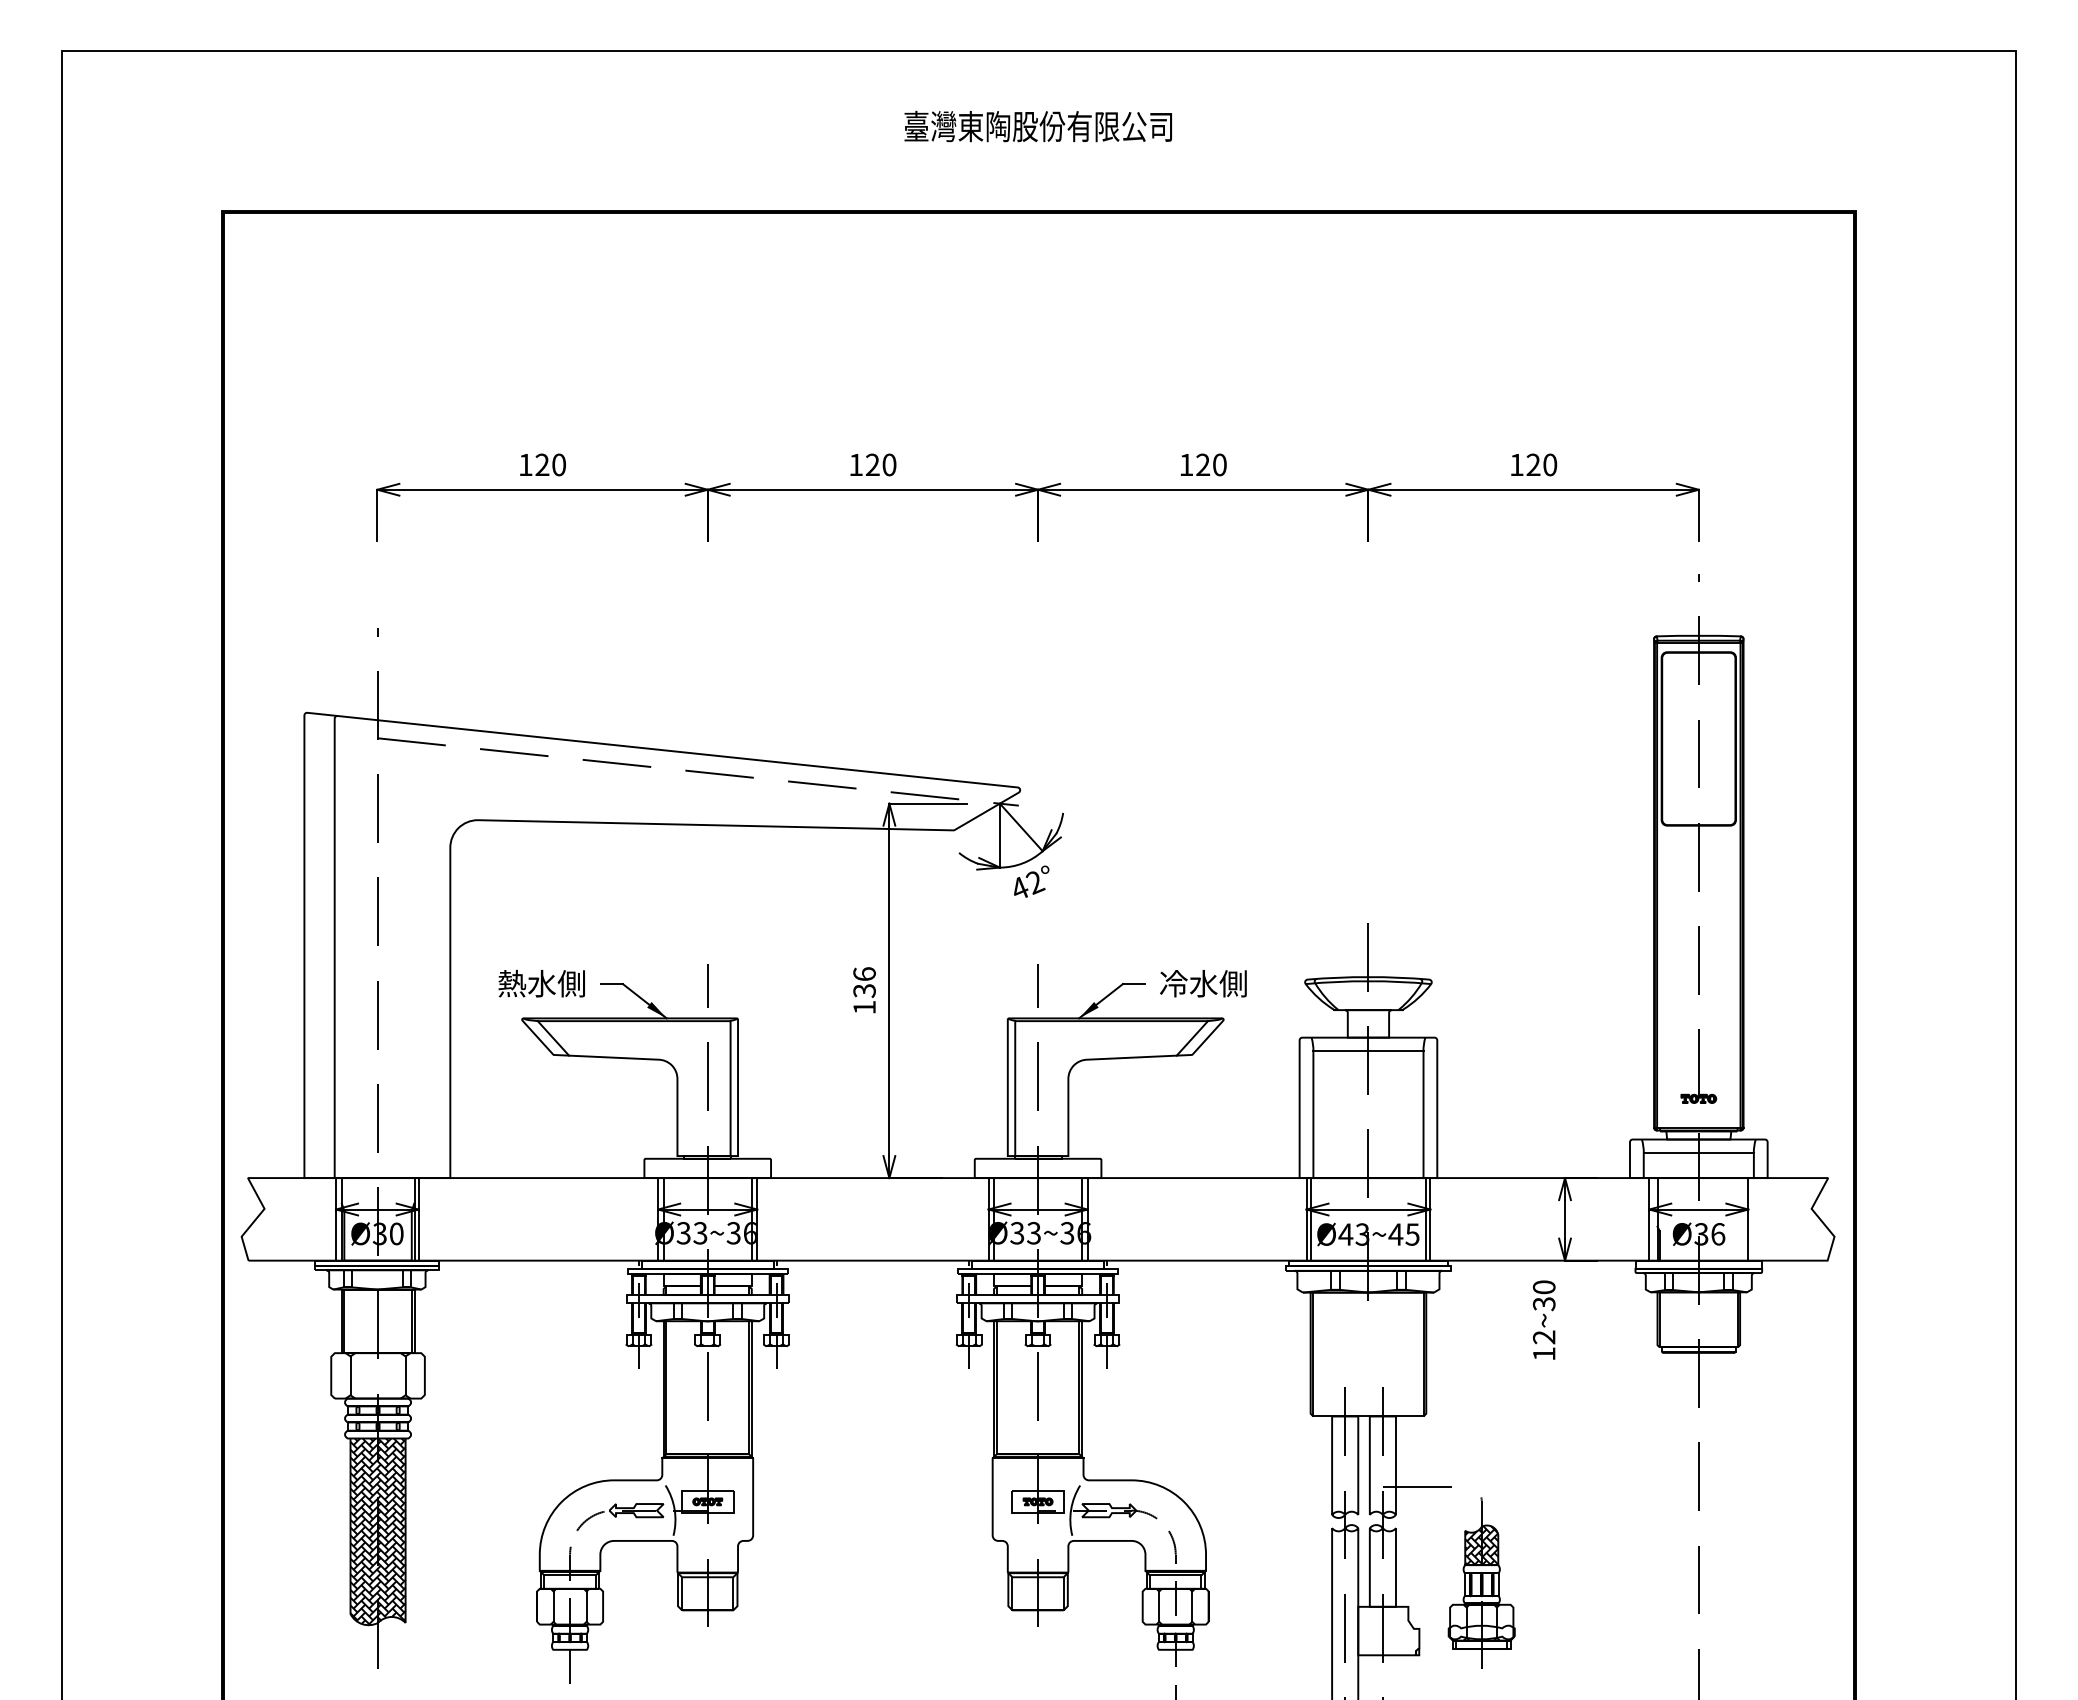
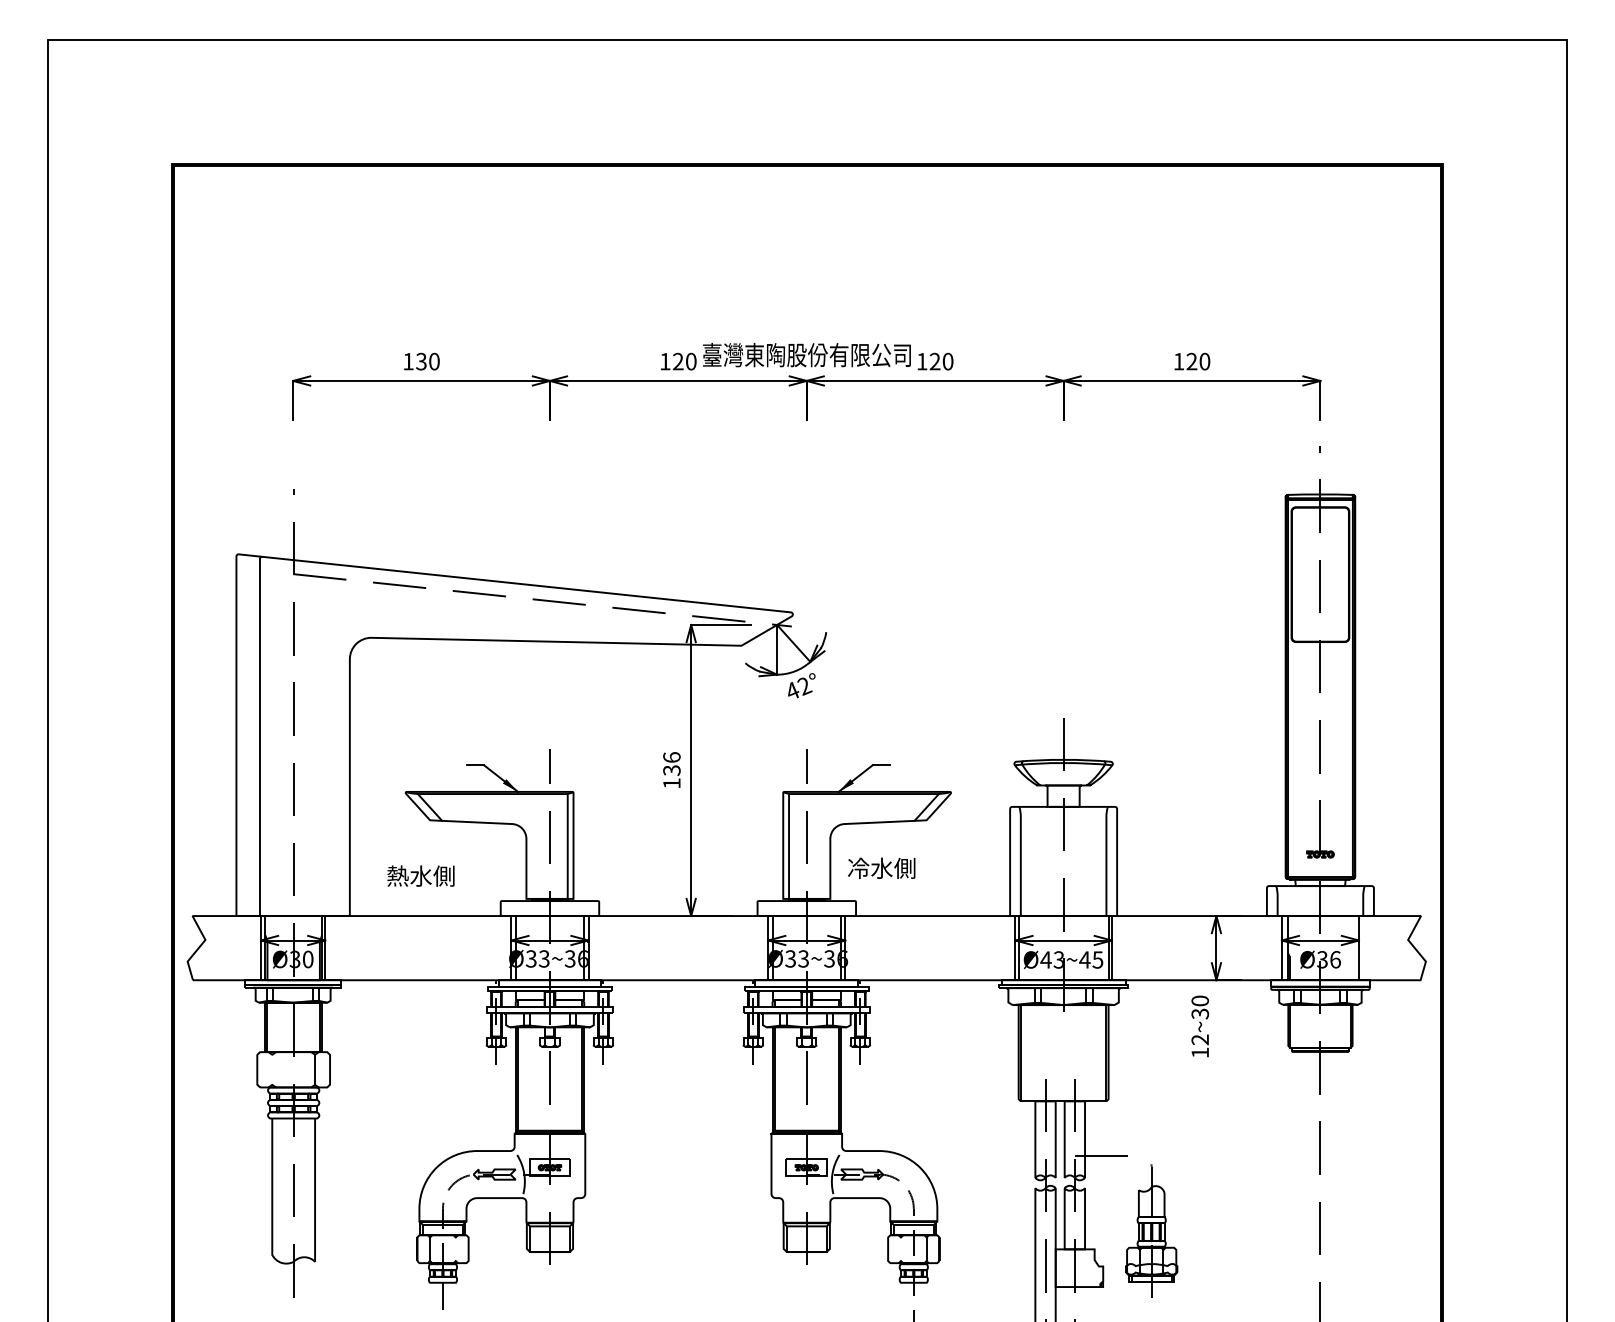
text: (1037, 126) -> (806, 355), moved
text: (542, 465) -> (421, 362), 120 -> 130
text: (541, 983) -> (420, 875), moved
text: (1203, 983) -> (881, 868), moved
line: (1368, 1051) -> (1063, 817), removed
line: (1698, 1153) -> (1320, 896), removed
line: (350, 1375) -> (272, 1069), removed
hatch: (377, 1531) -> (293, 1190), removed
hatch: (1481, 1545) -> (1151, 1201), removed
line: (586, 1606) -> (455, 1249), removed
line: (1159, 1606) -> (901, 1249), removed

